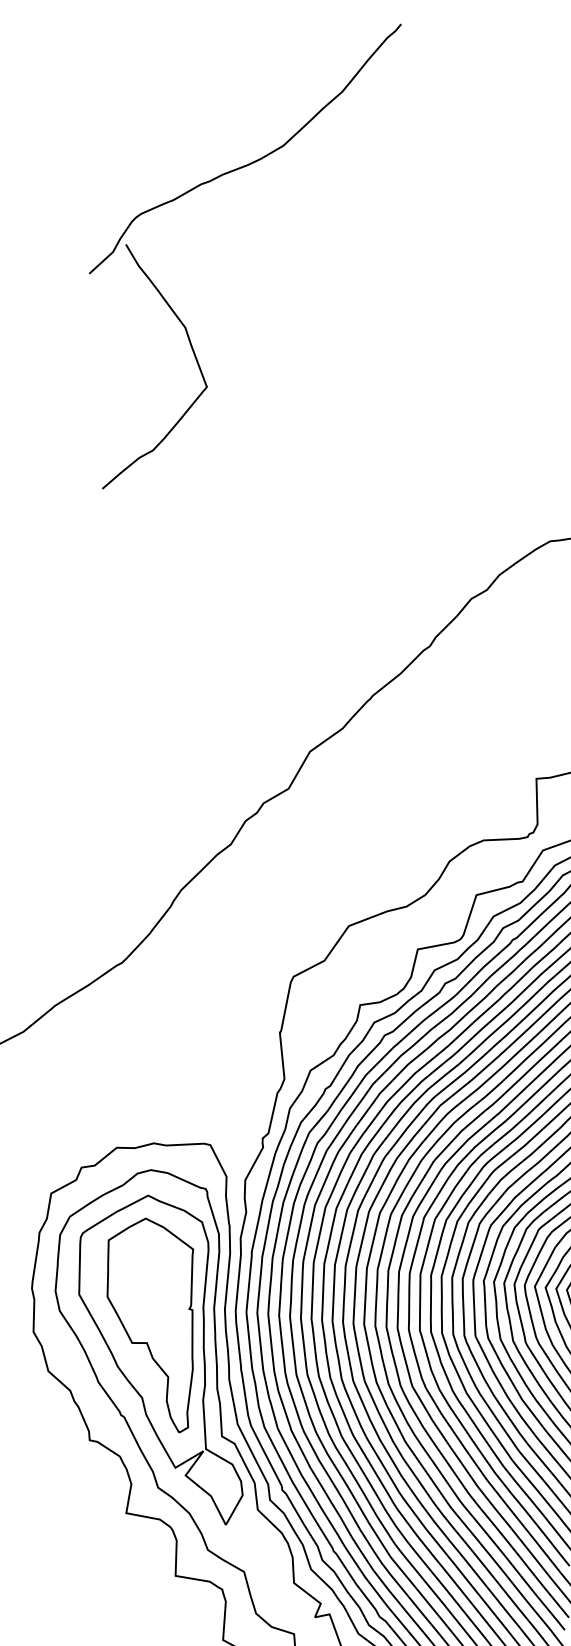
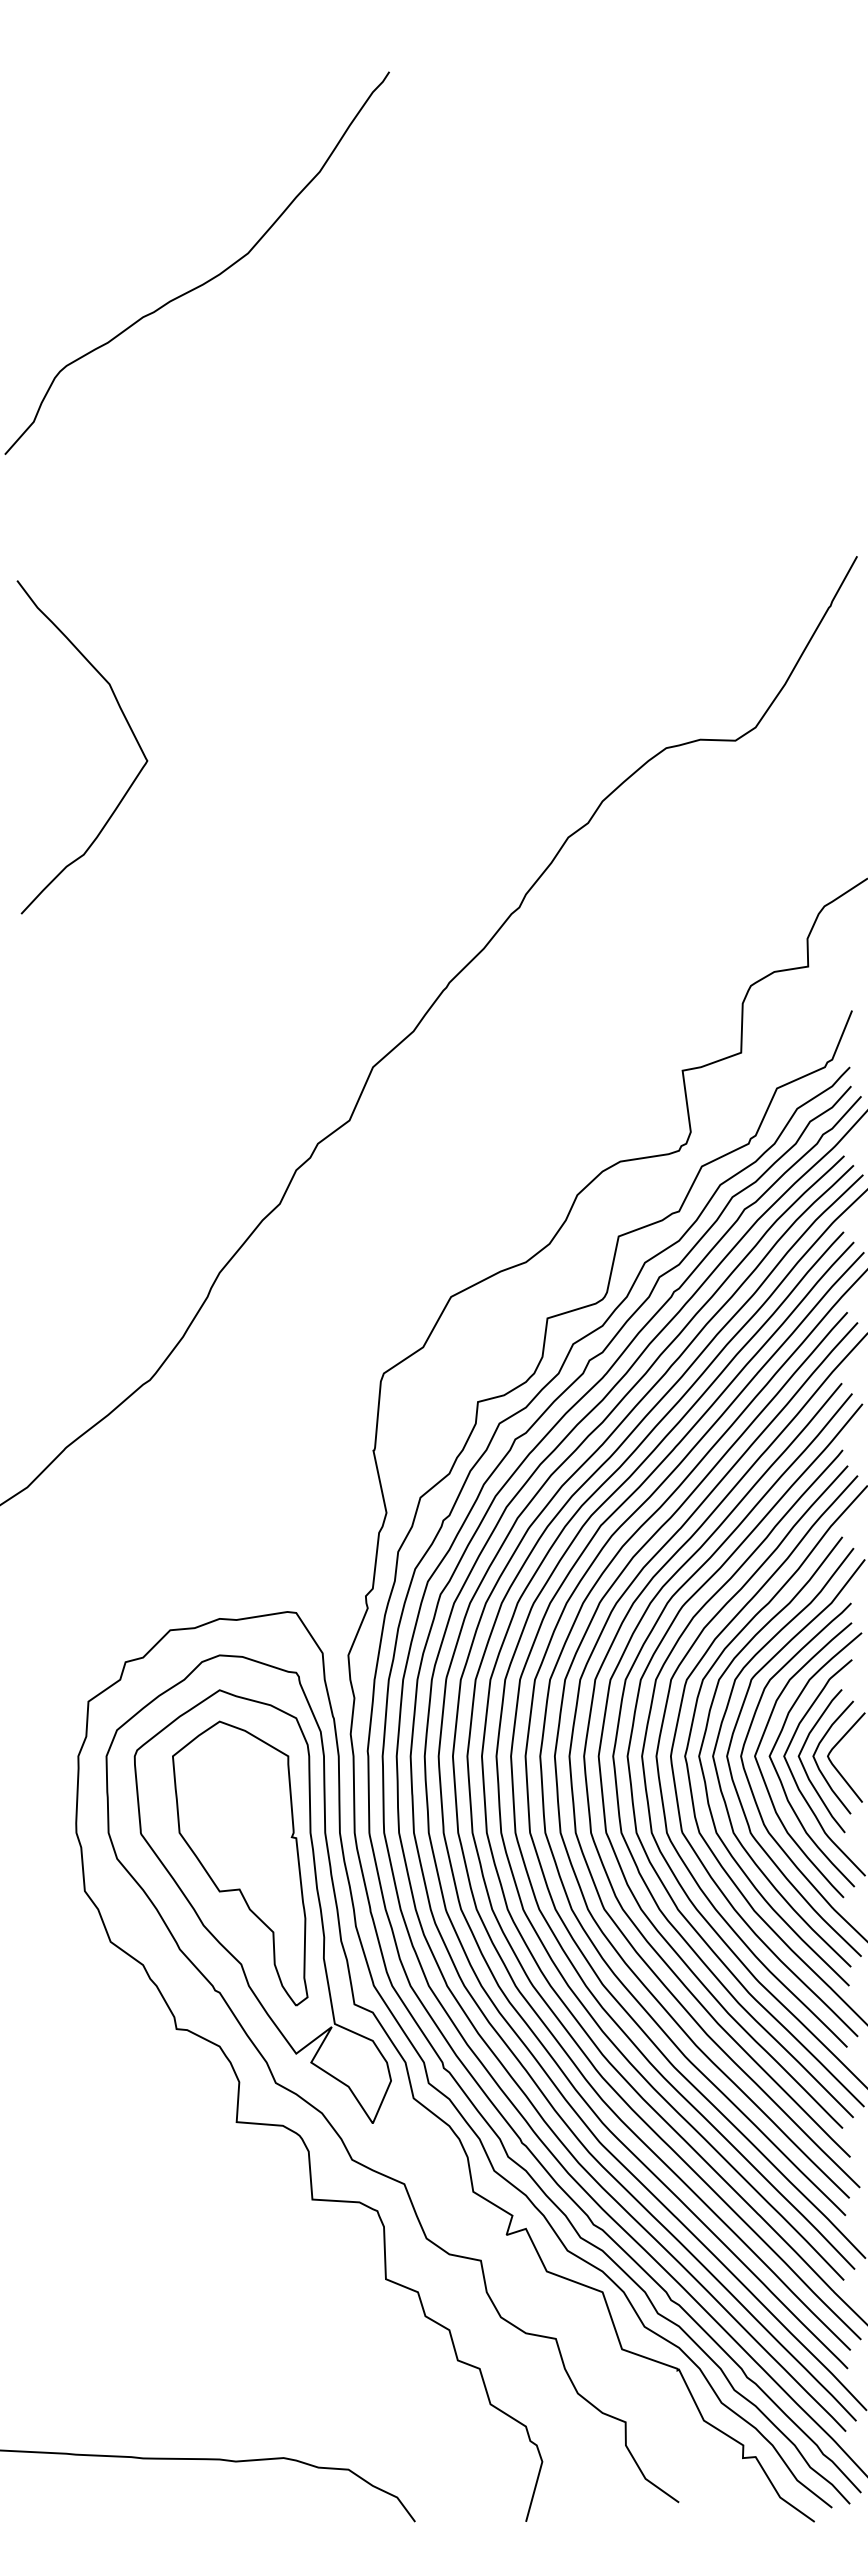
curve: (195, 358) -> (127, 724), moved

